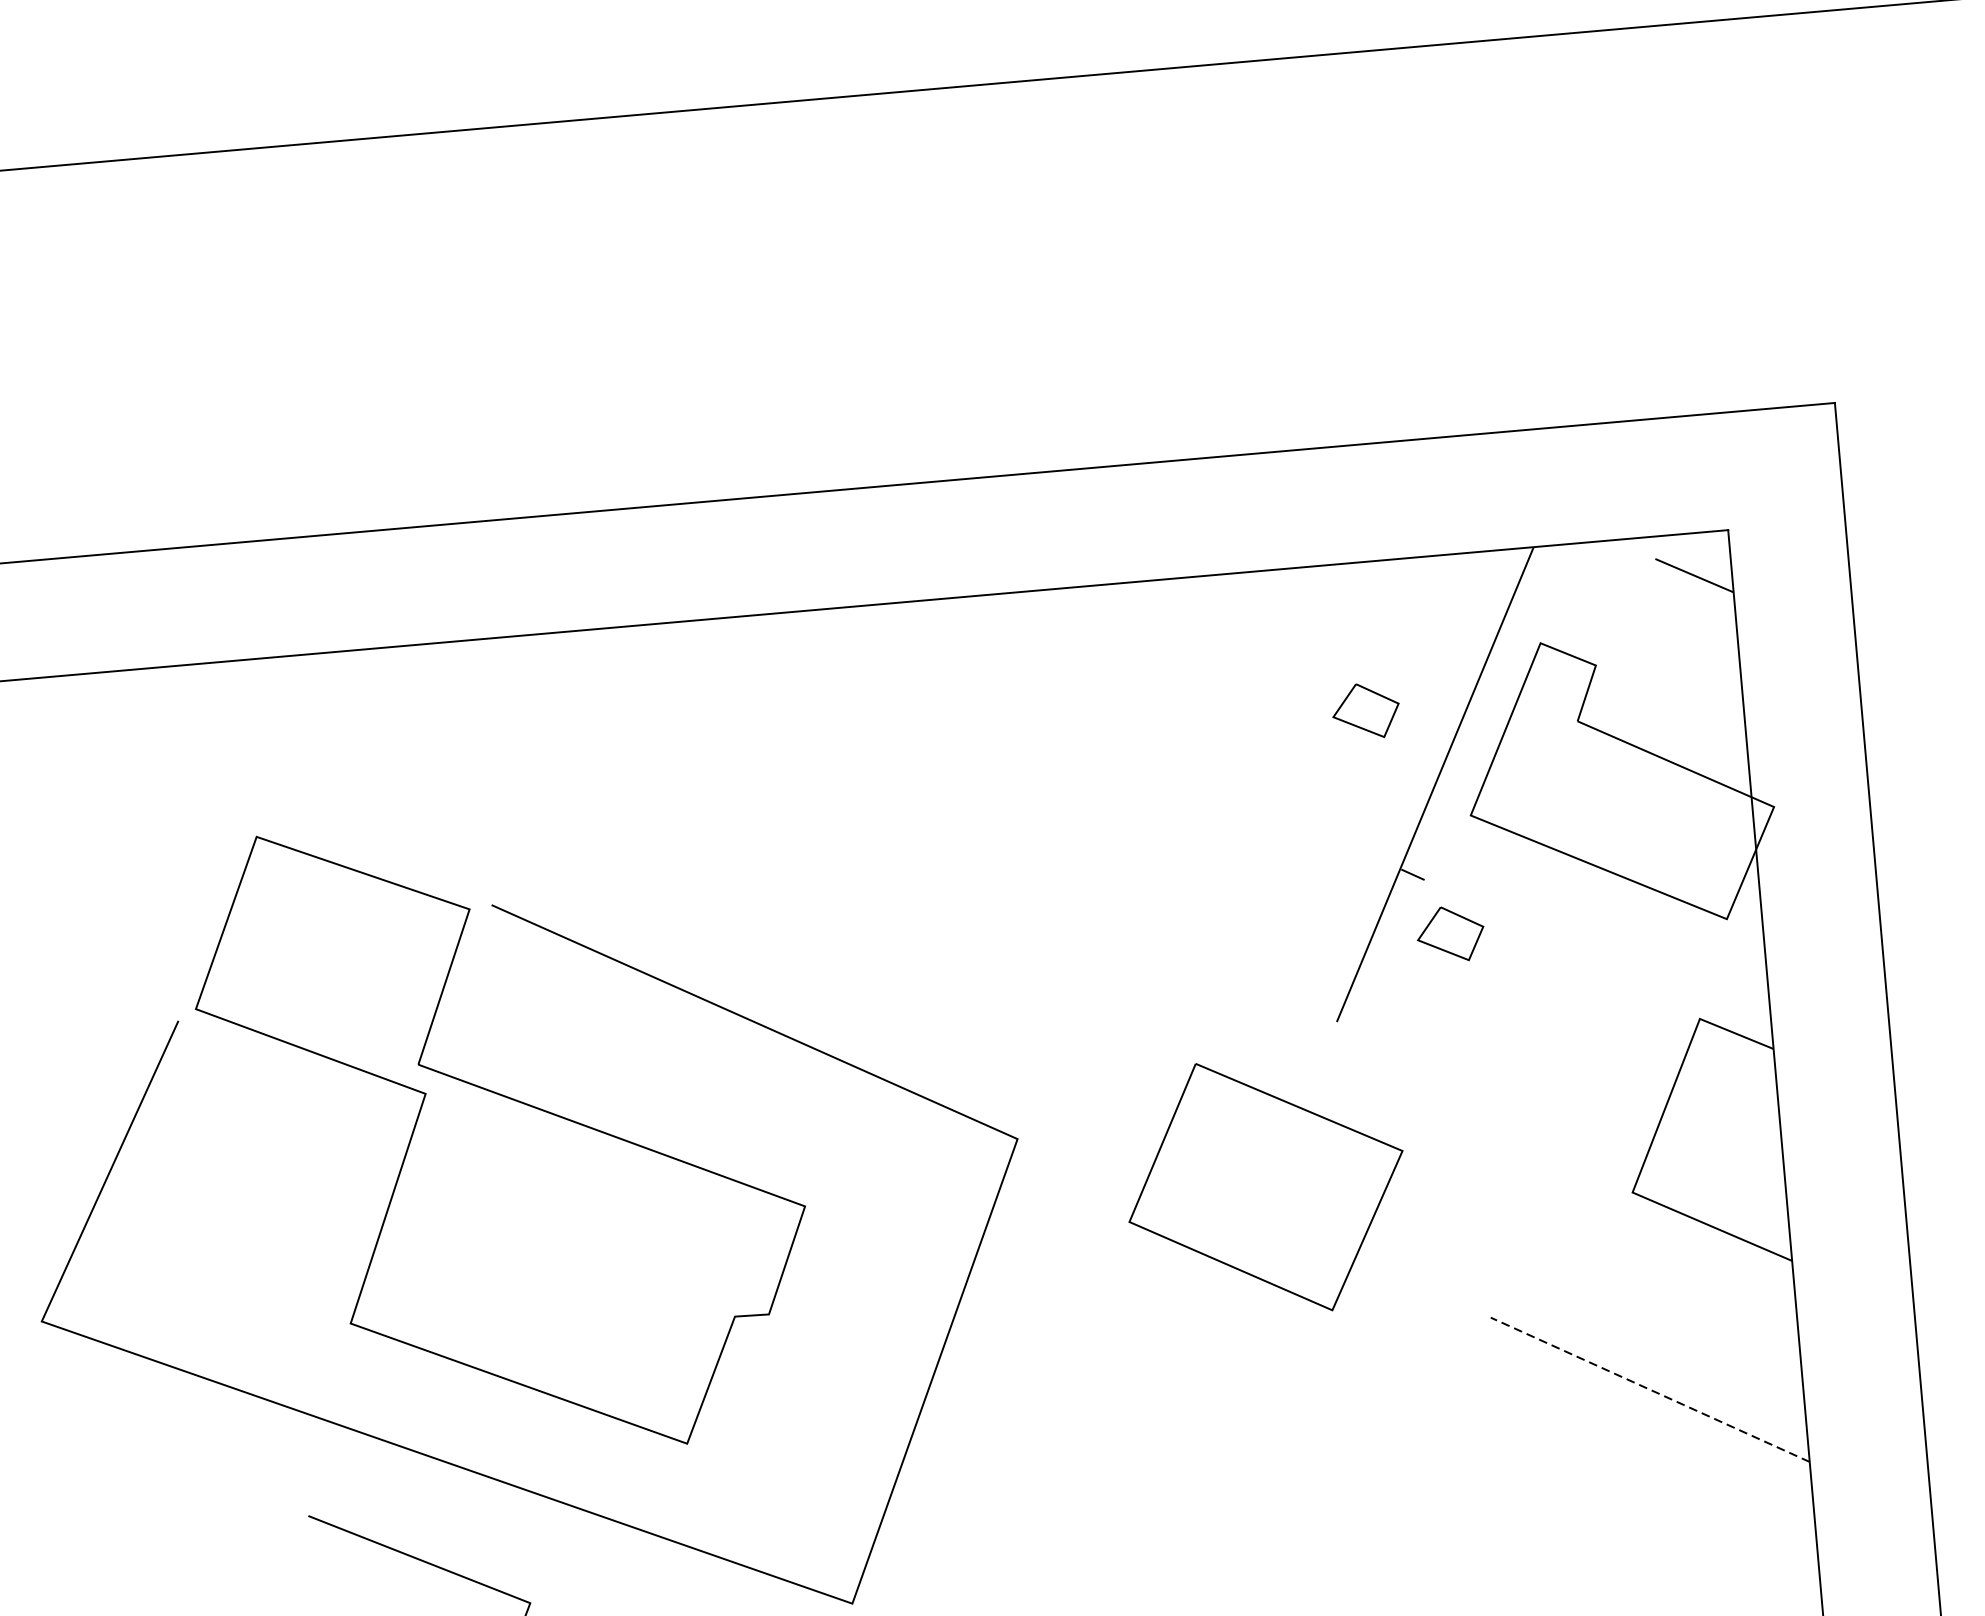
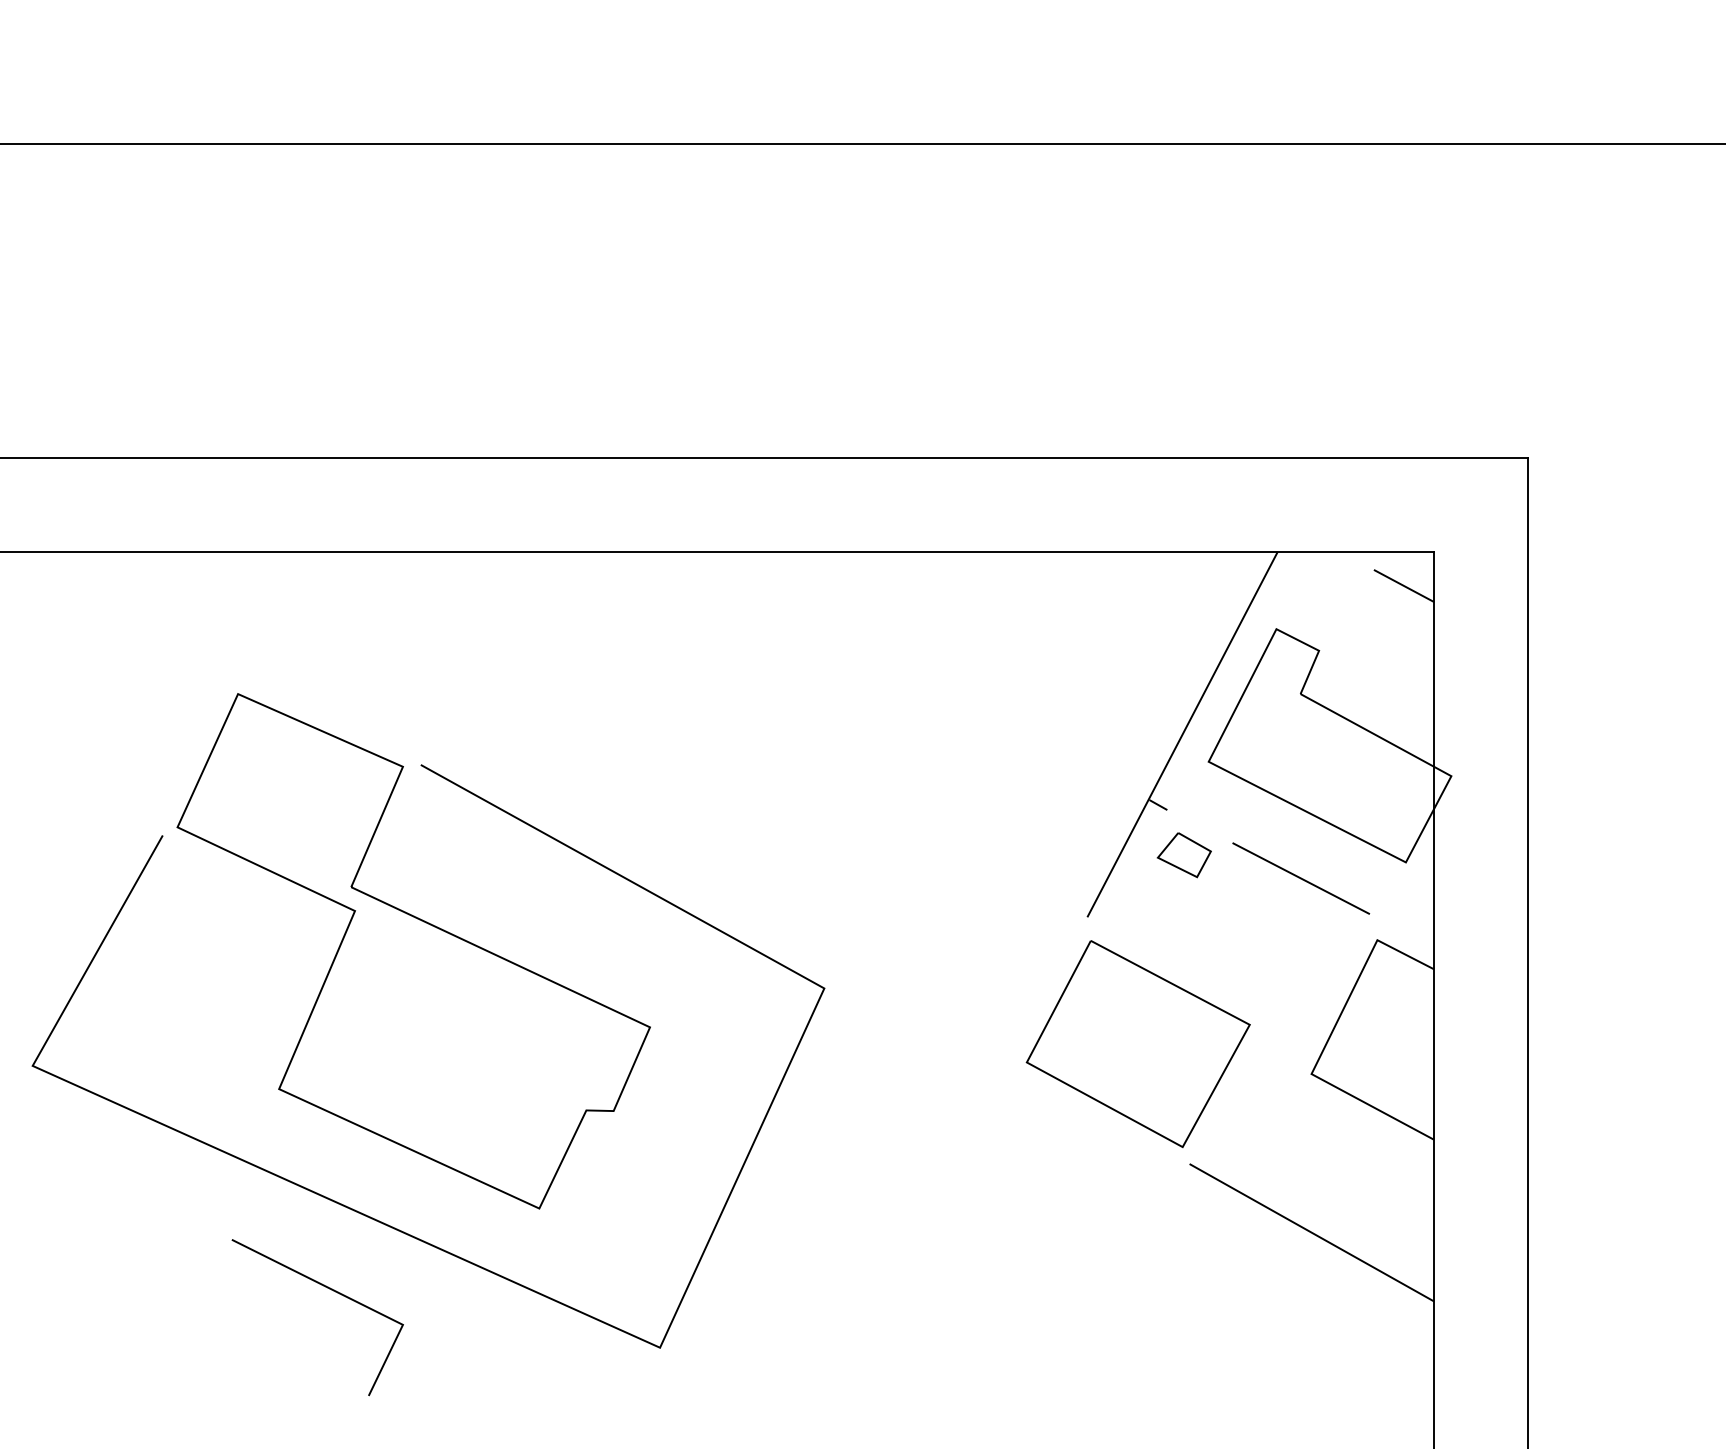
part: (1364, 711) -> (1131, 671), removed
line: (1598, 950) -> (1301, 878), added
part: (1264, 1186) -> (1137, 1043), moved
line: (1649, 1389) -> (1311, 1232), dashed -> solid

